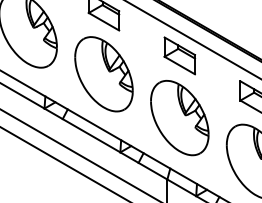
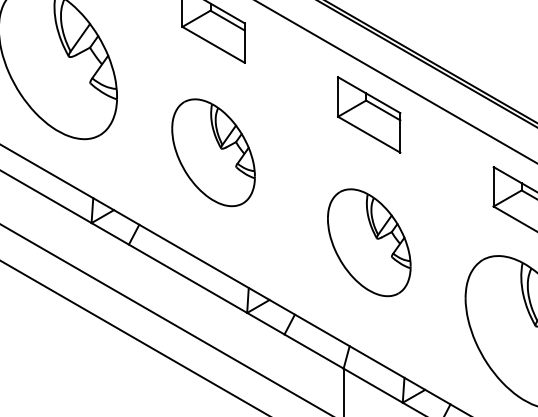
part: (103, 74) -> (212, 153), size x0.7
part: (179, 118) -> (368, 243), size x0.7

